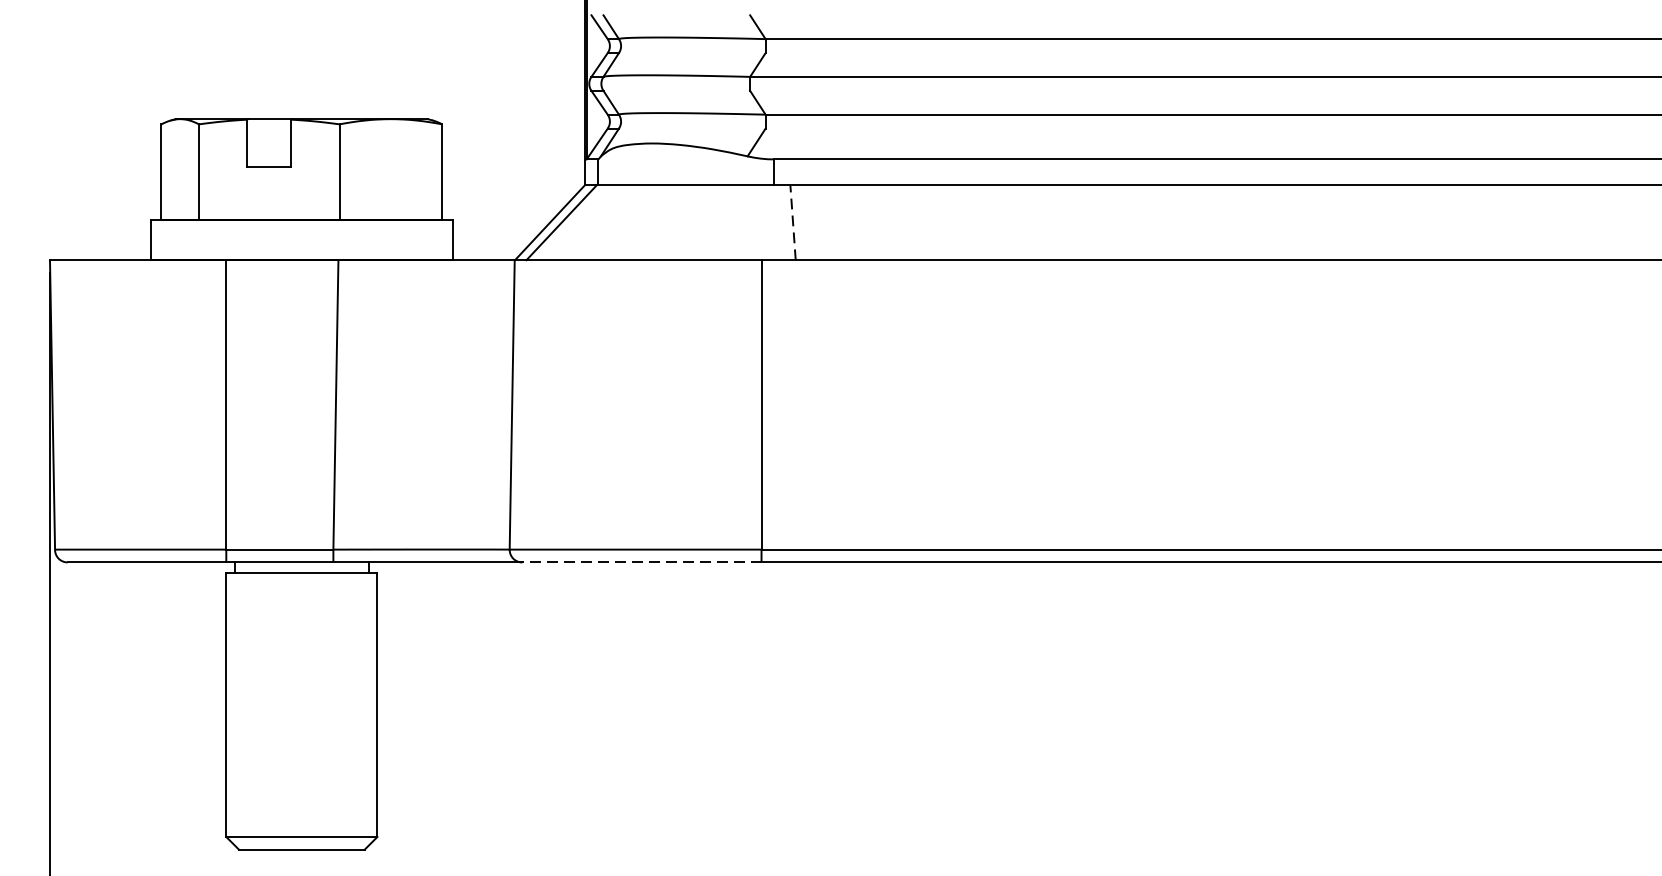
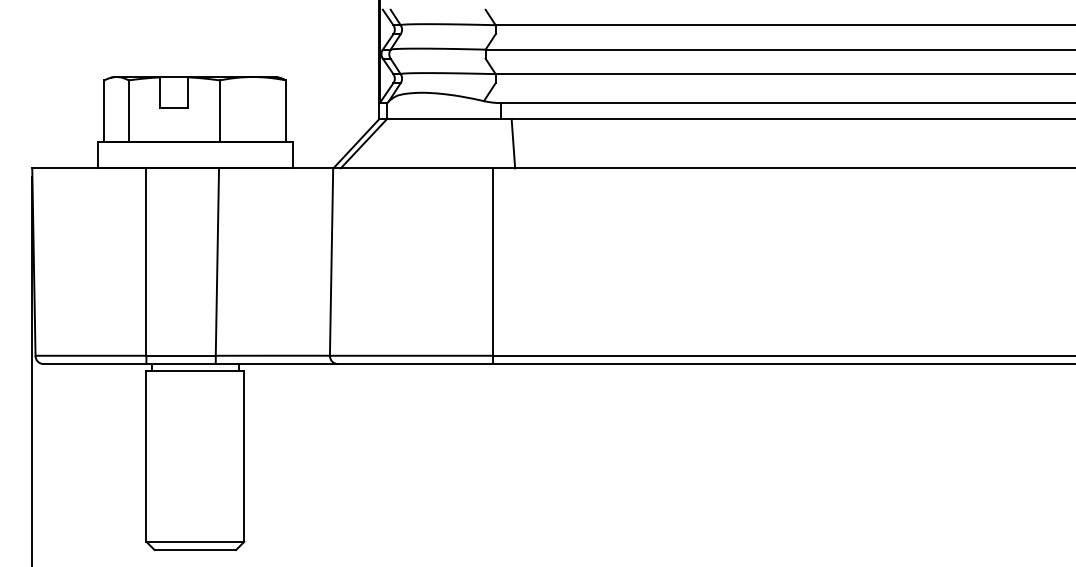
line: (793, 221) -> (513, 143), dashed -> solid
line: (641, 563) -> (415, 364), dashed -> solid

